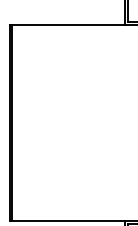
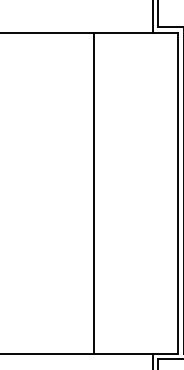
line: (88, 122) -> (93, 192), added

